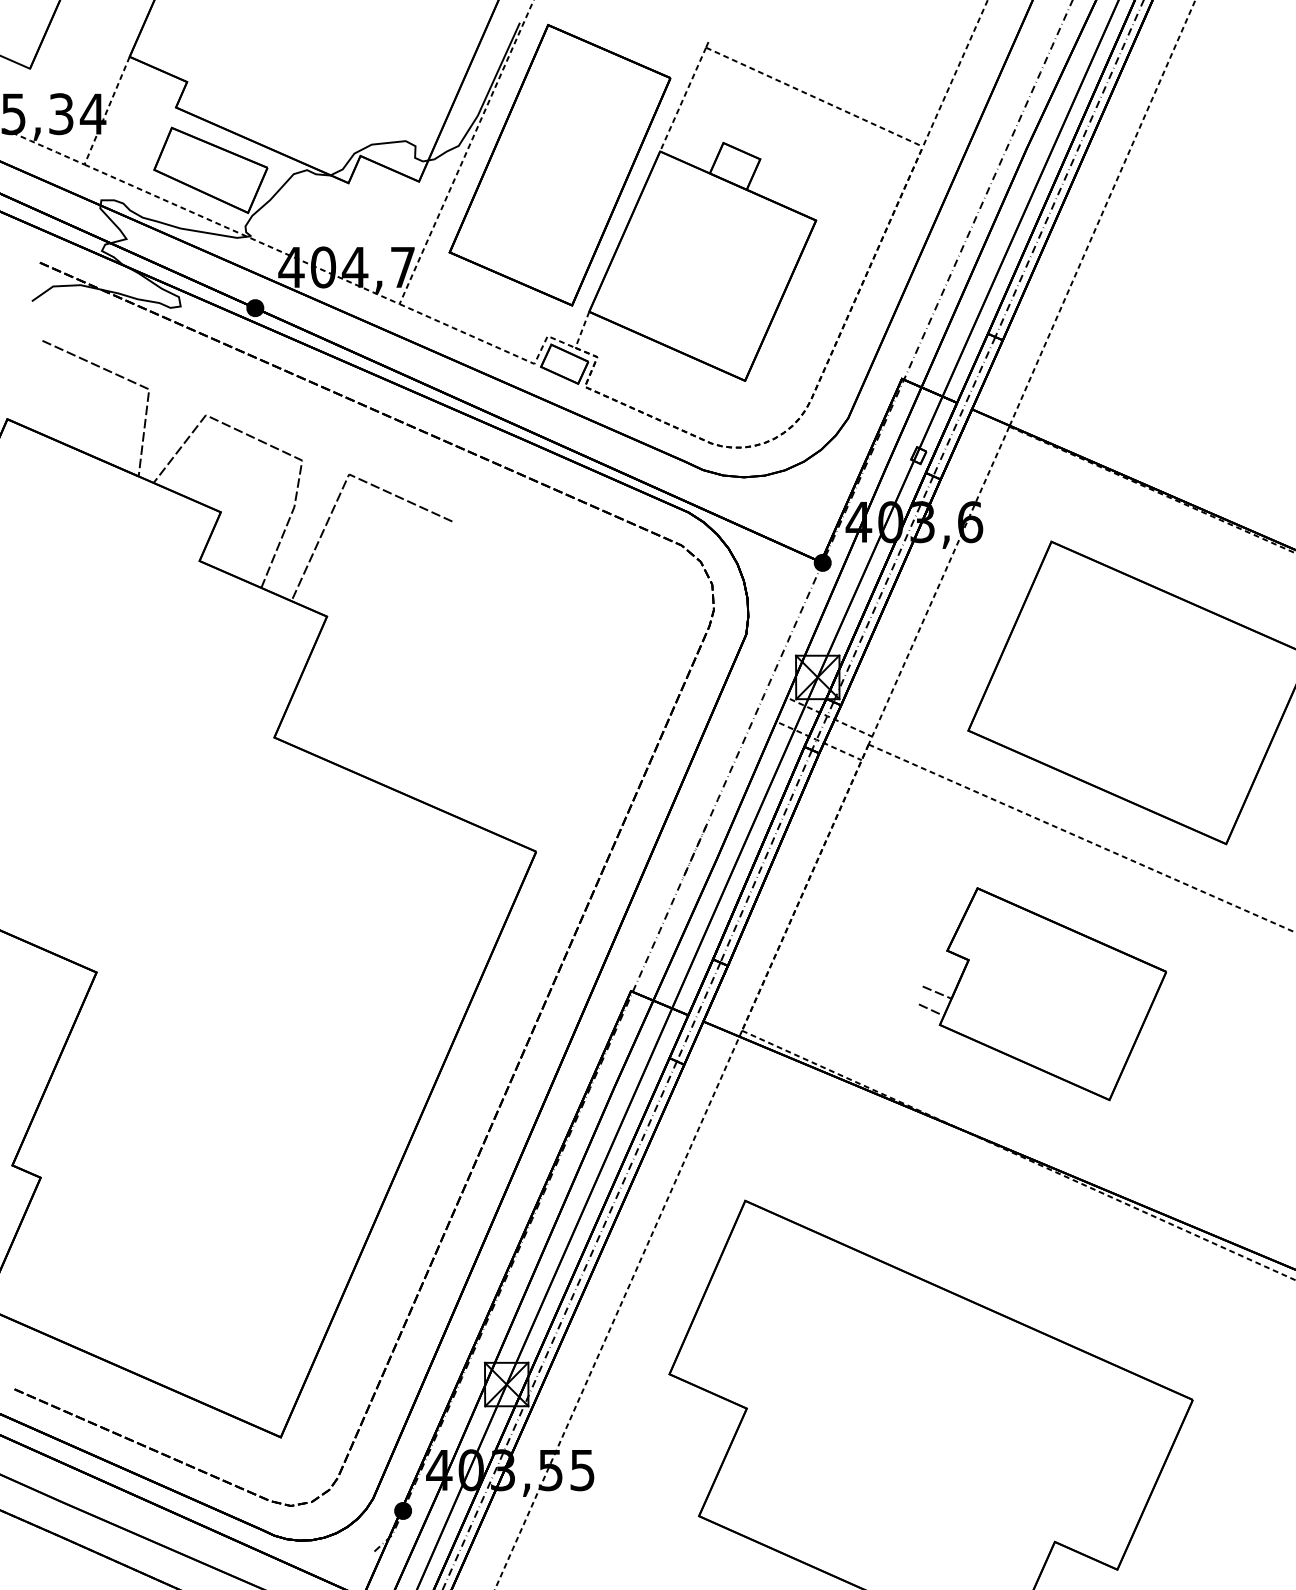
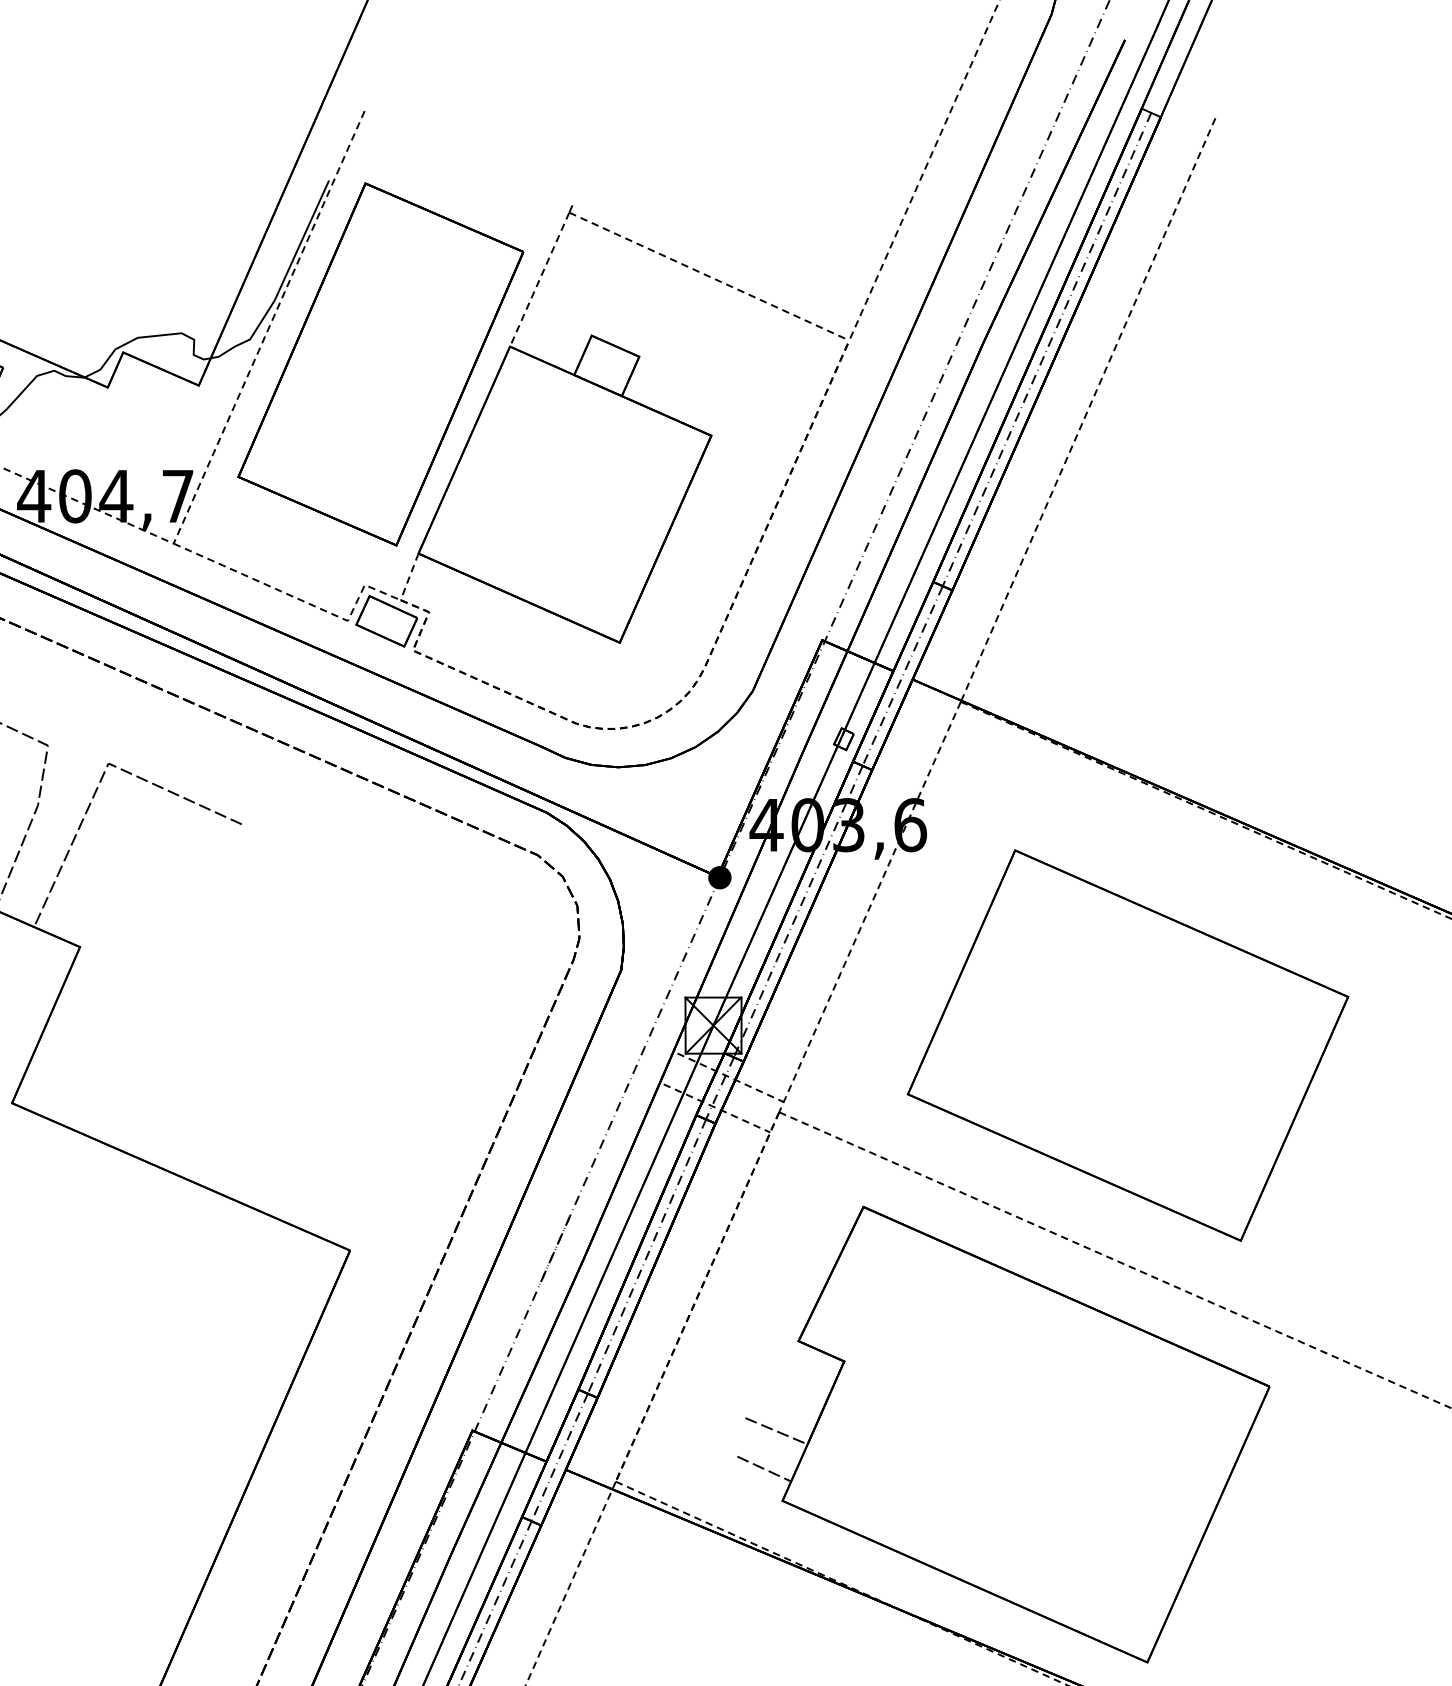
part: (1042, 993) -> (1003, 1433), size x1.67

